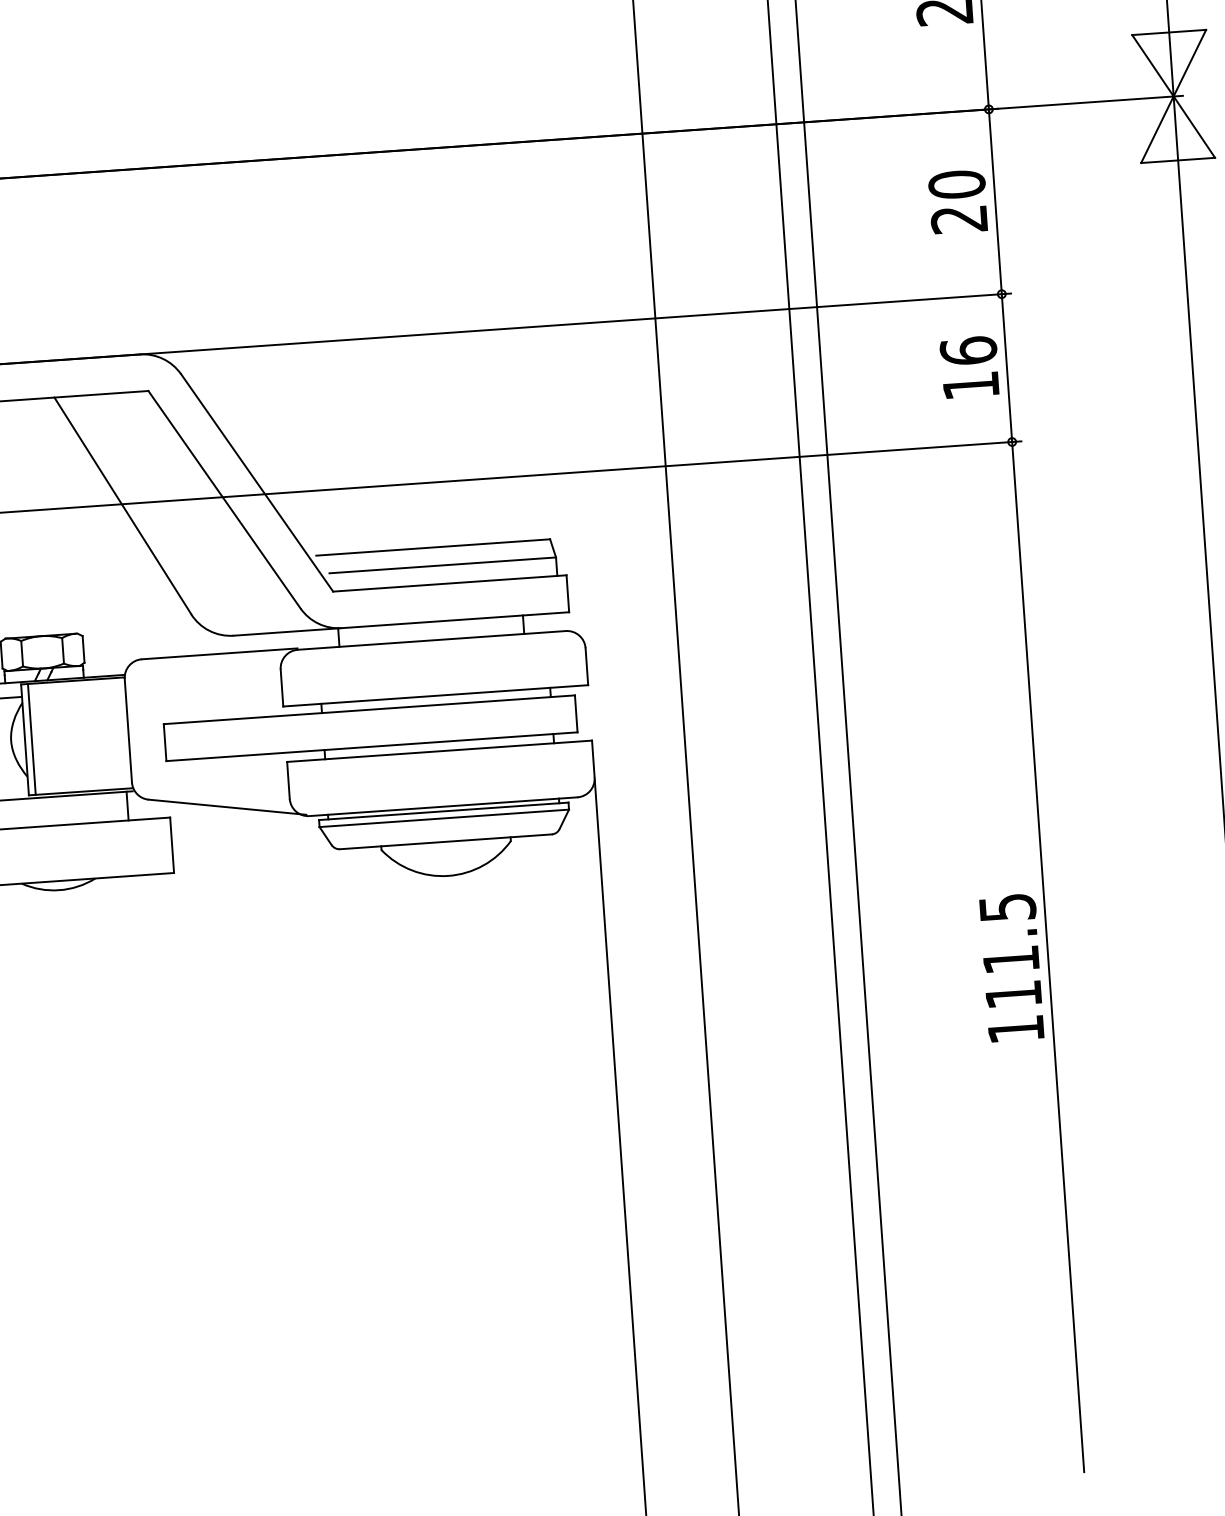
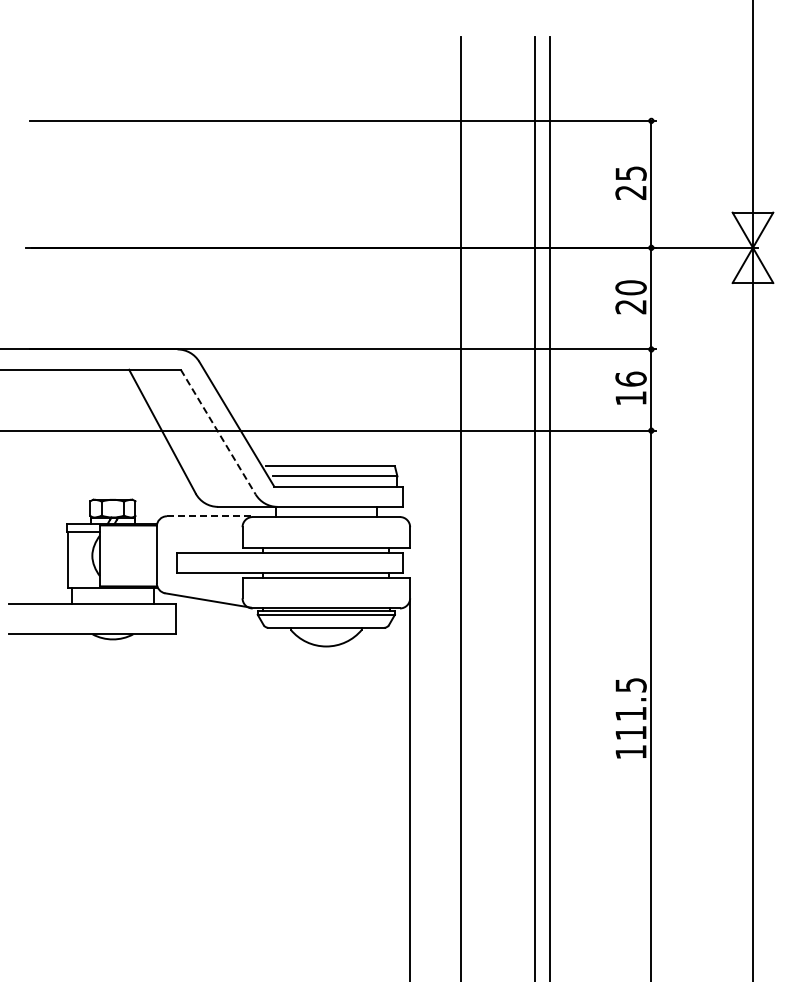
line: (224, 500) -> (218, 432), solid -> dashed
line: (219, 654) -> (209, 516), solid -> dashed
line: (31, 738) -> (103, 555), removed

